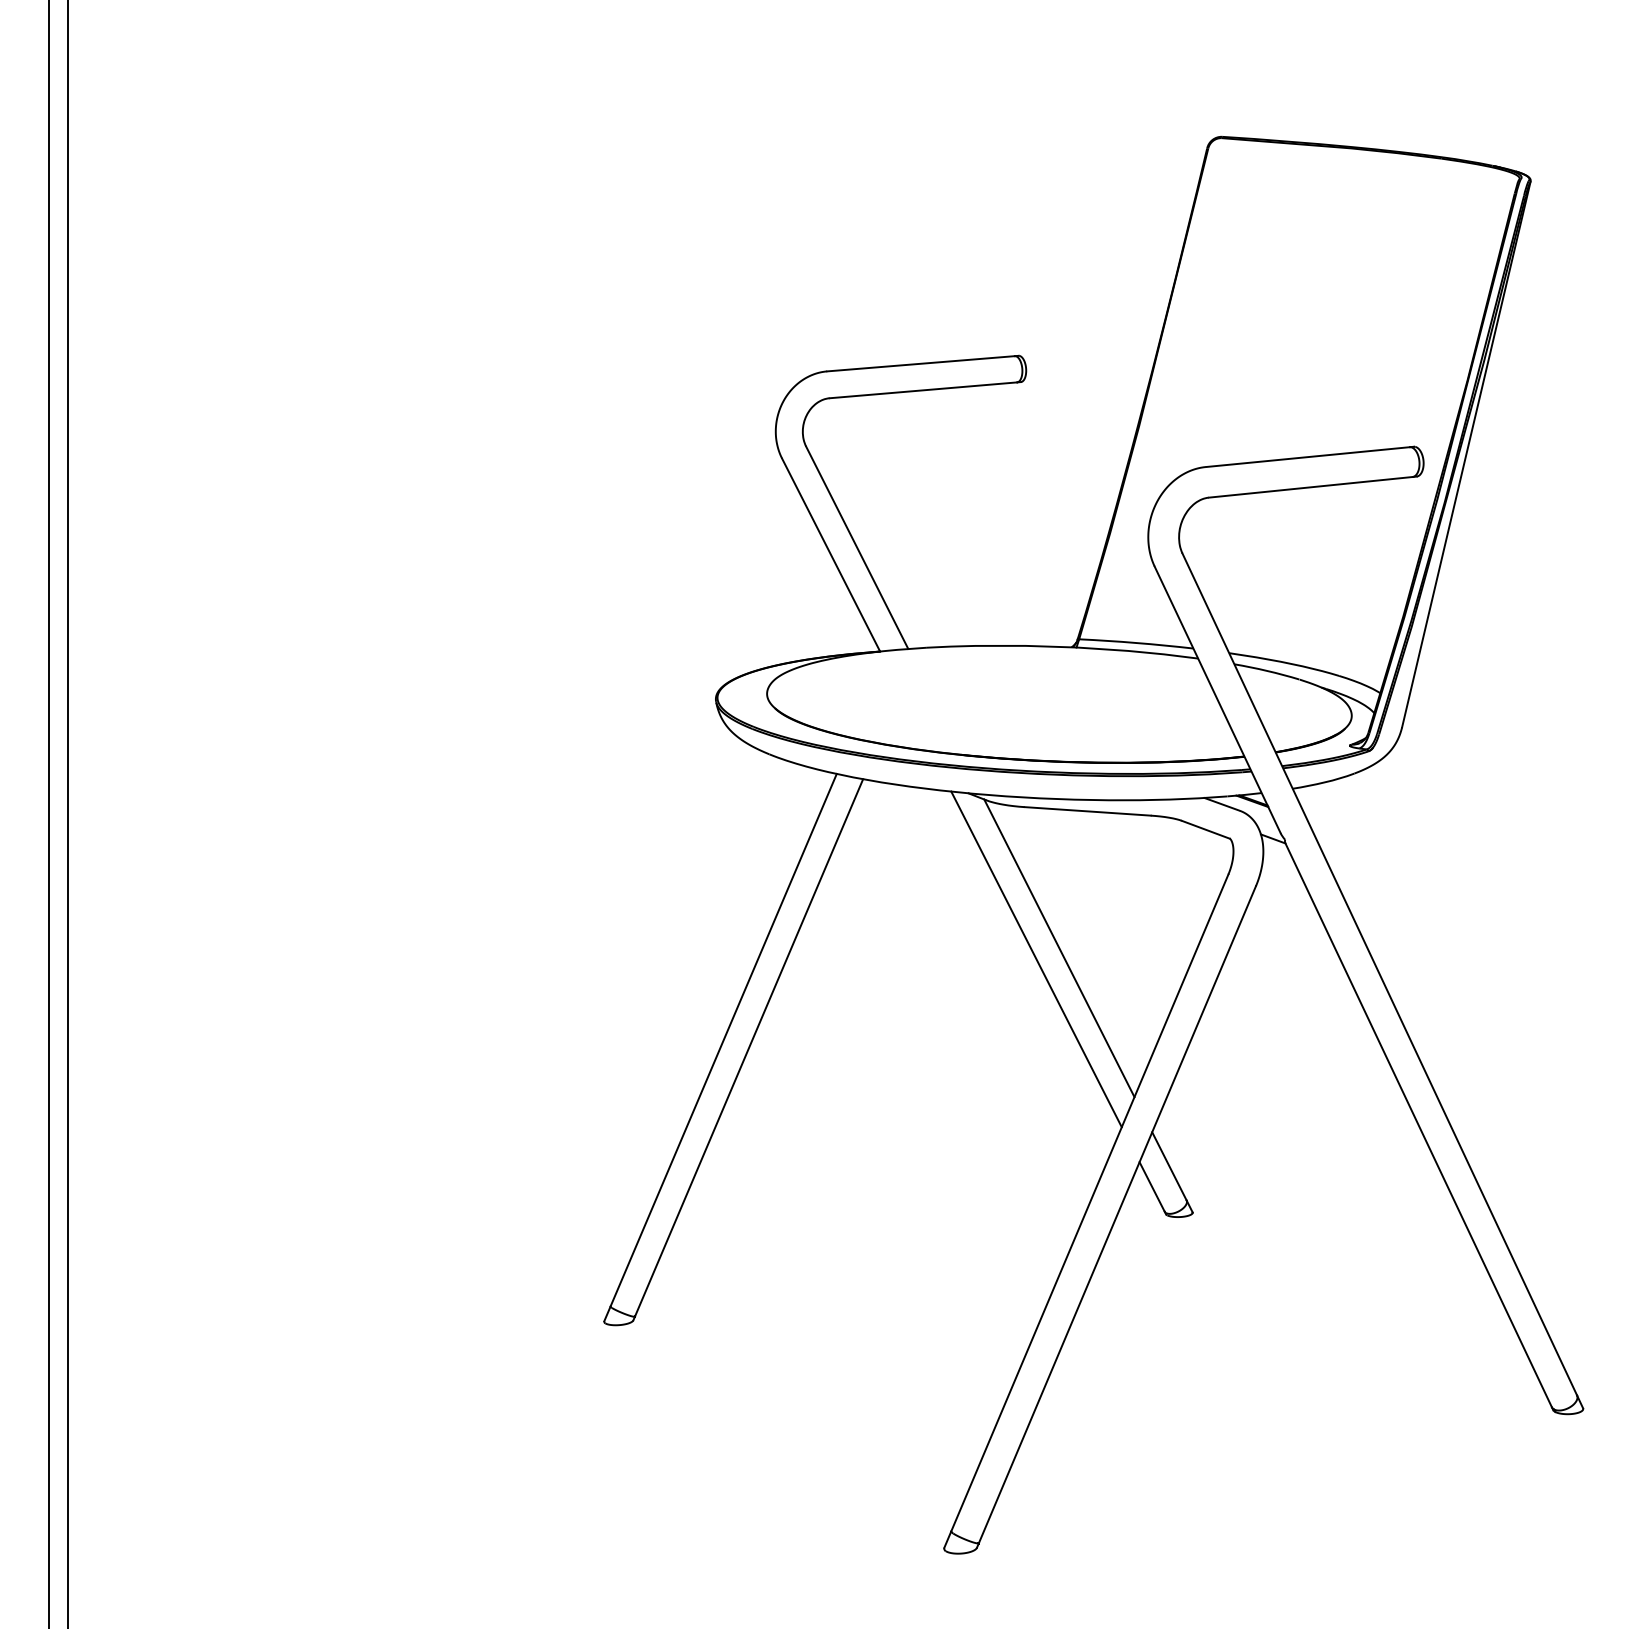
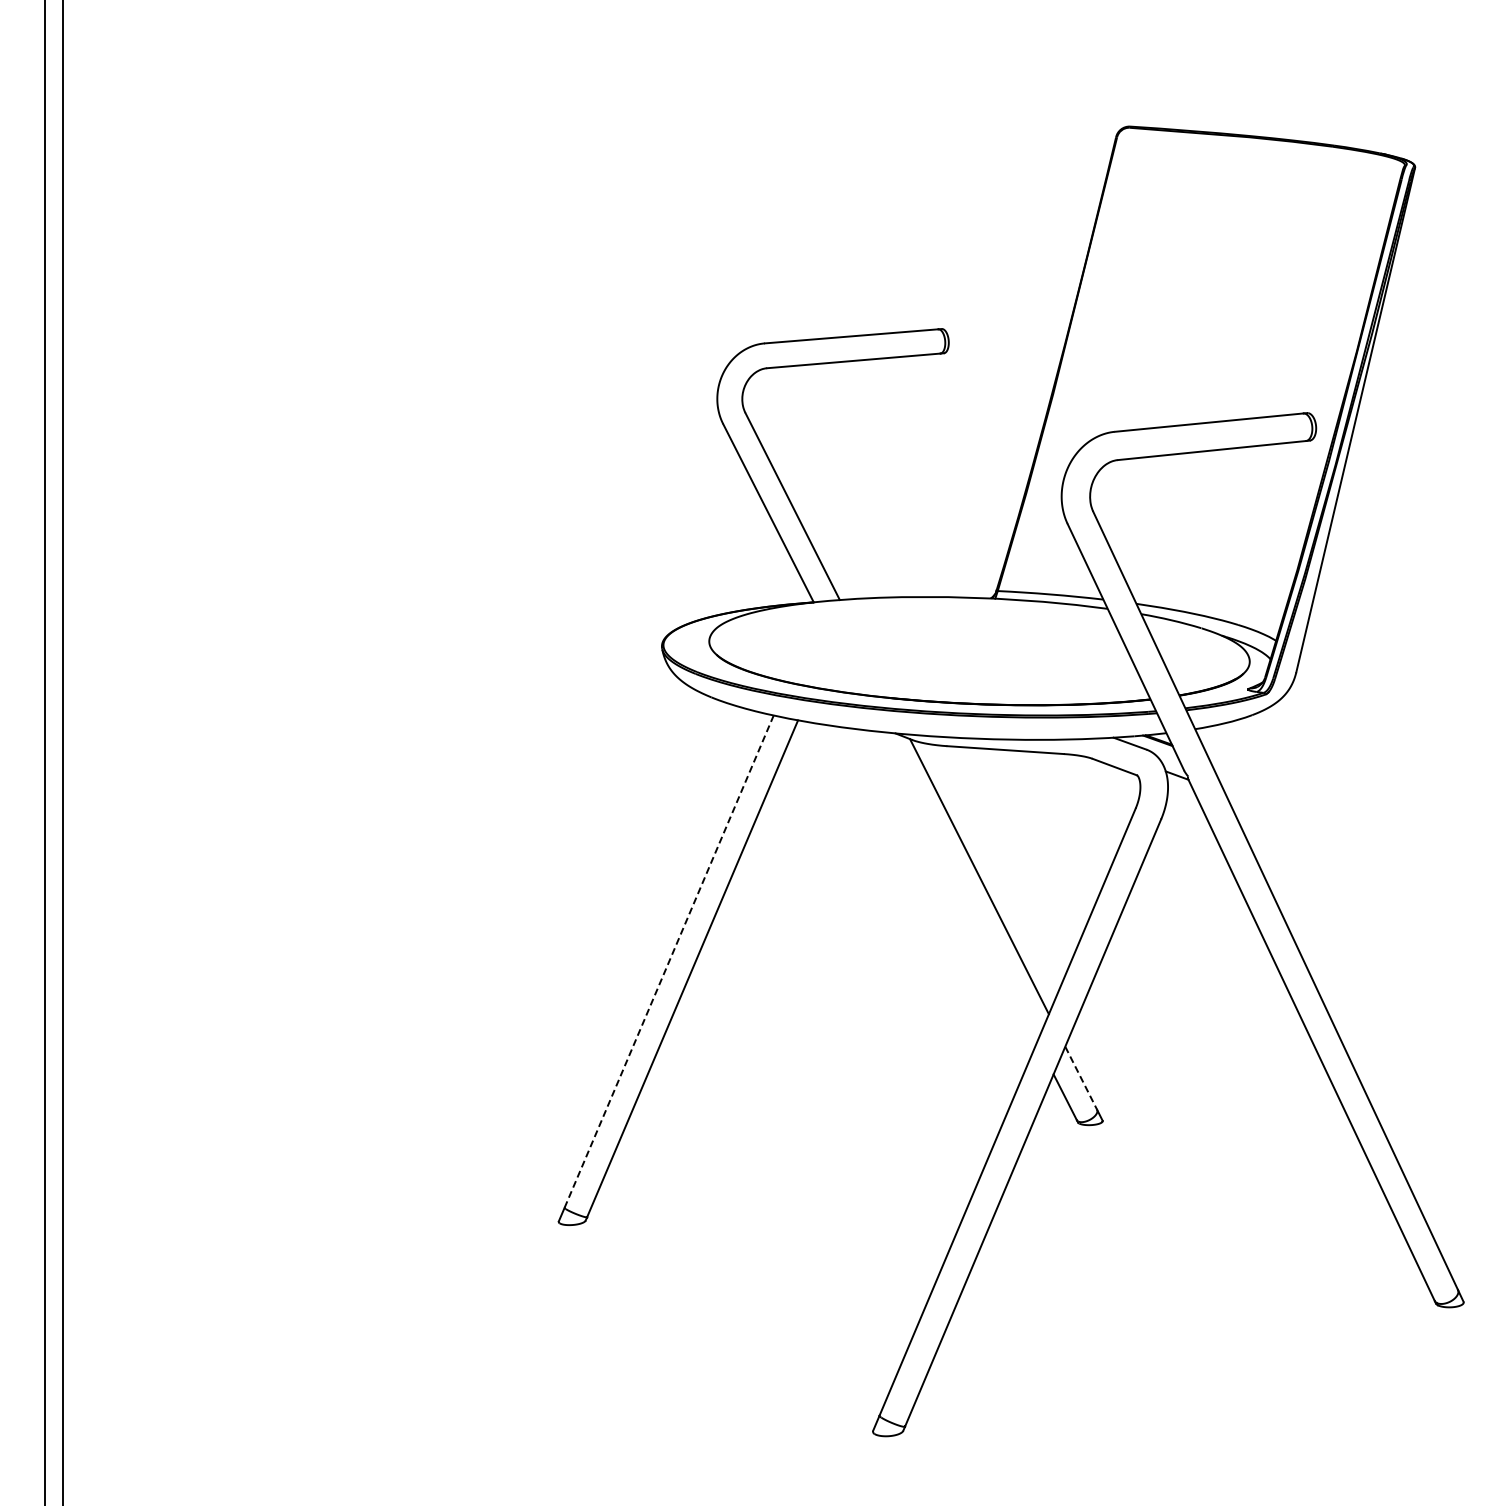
line: (1036, 958) -> (958, 886), removed
line: (724, 1040) -> (669, 961), solid -> dashed
line: (1169, 1166) -> (1081, 1078), solid -> dashed

